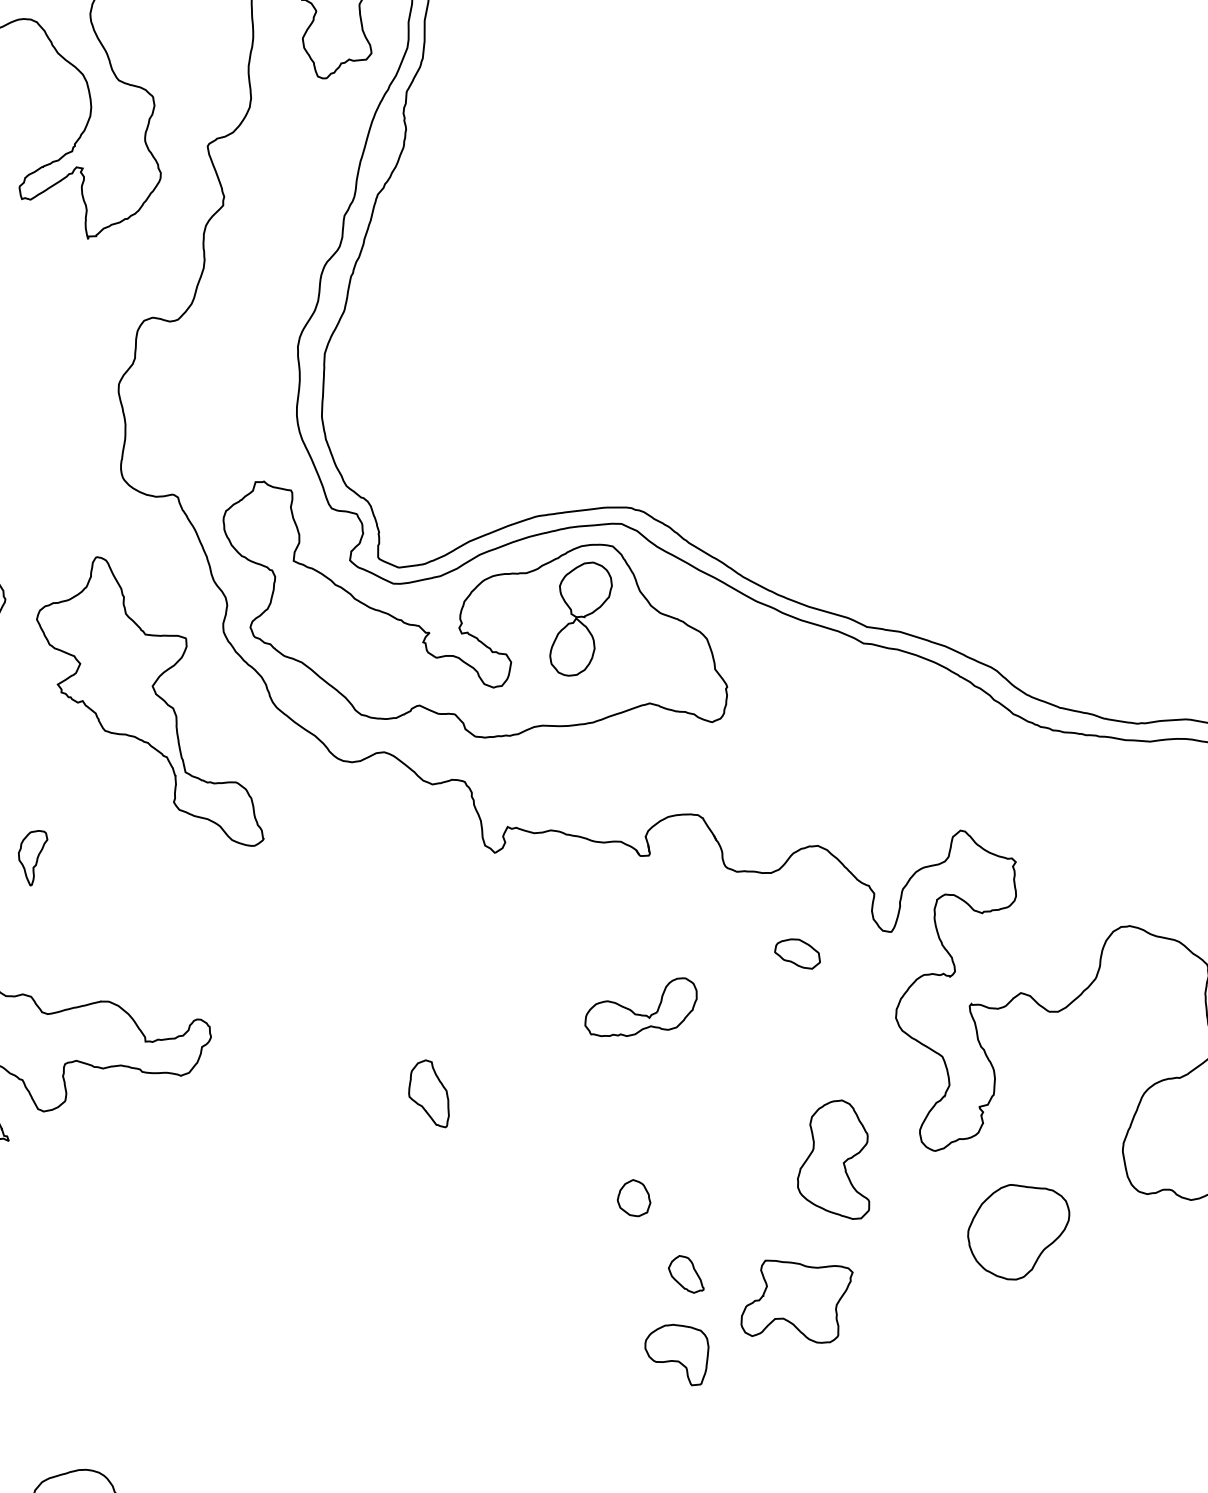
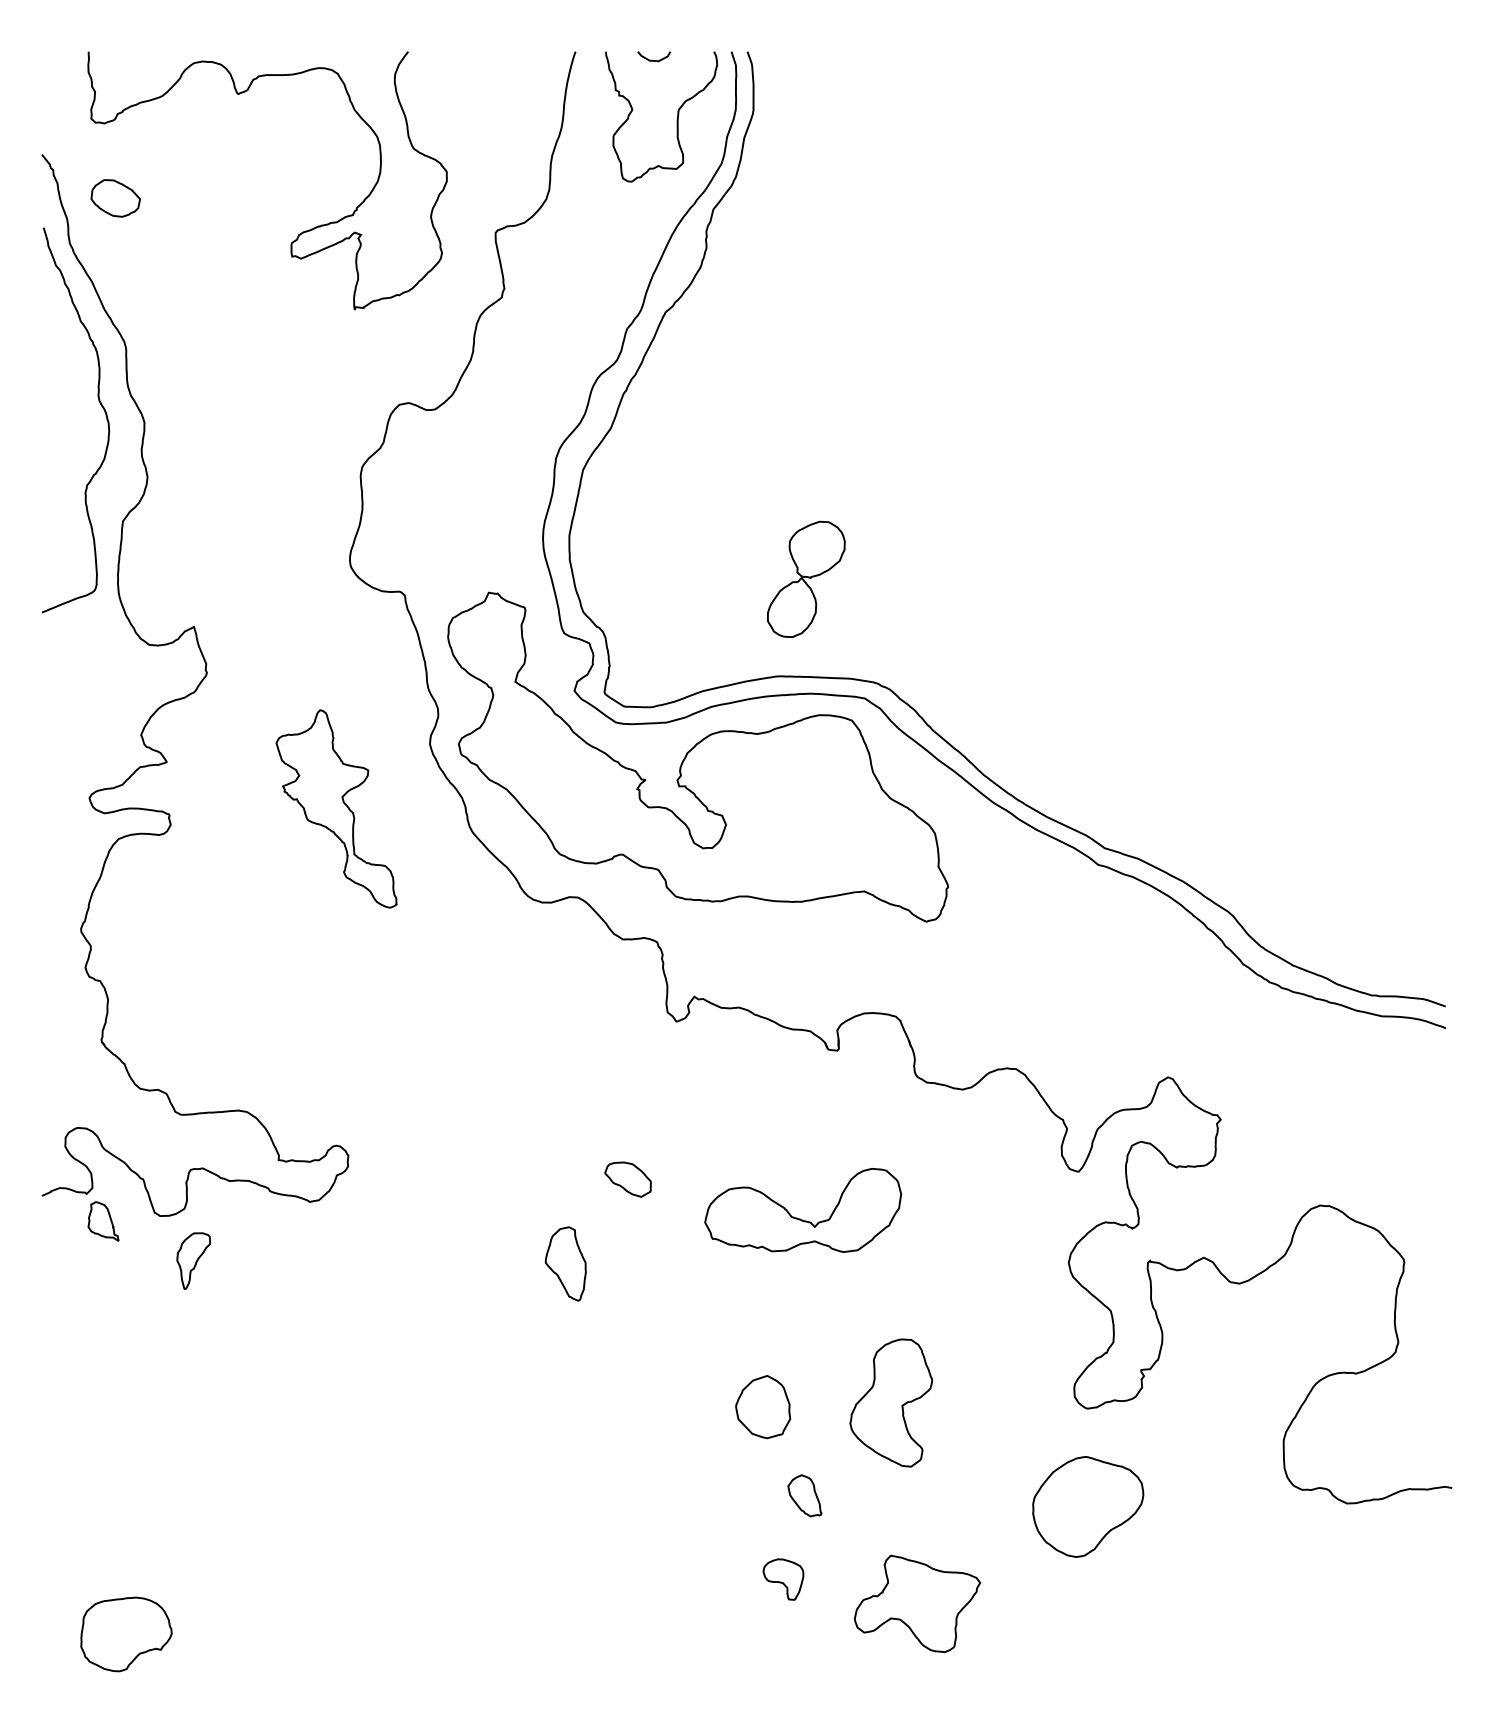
part: (580, 618) -> (806, 578), moved
part: (146, 705) -> (336, 808), size x0.6
part: (34, 857) -> (193, 1260), moved
part: (796, 954) -> (627, 1179), moved
part: (641, 1009) -> (803, 1210), size x1.6
part: (832, 1161) -> (890, 1402), moved
part: (633, 1198) -> (763, 1407), size x1.6
part: (1019, 1230) -> (1088, 1506), moved
part: (797, 1301) -> (917, 1603), moved
part: (678, 1355) -> (783, 1579), size x0.6

